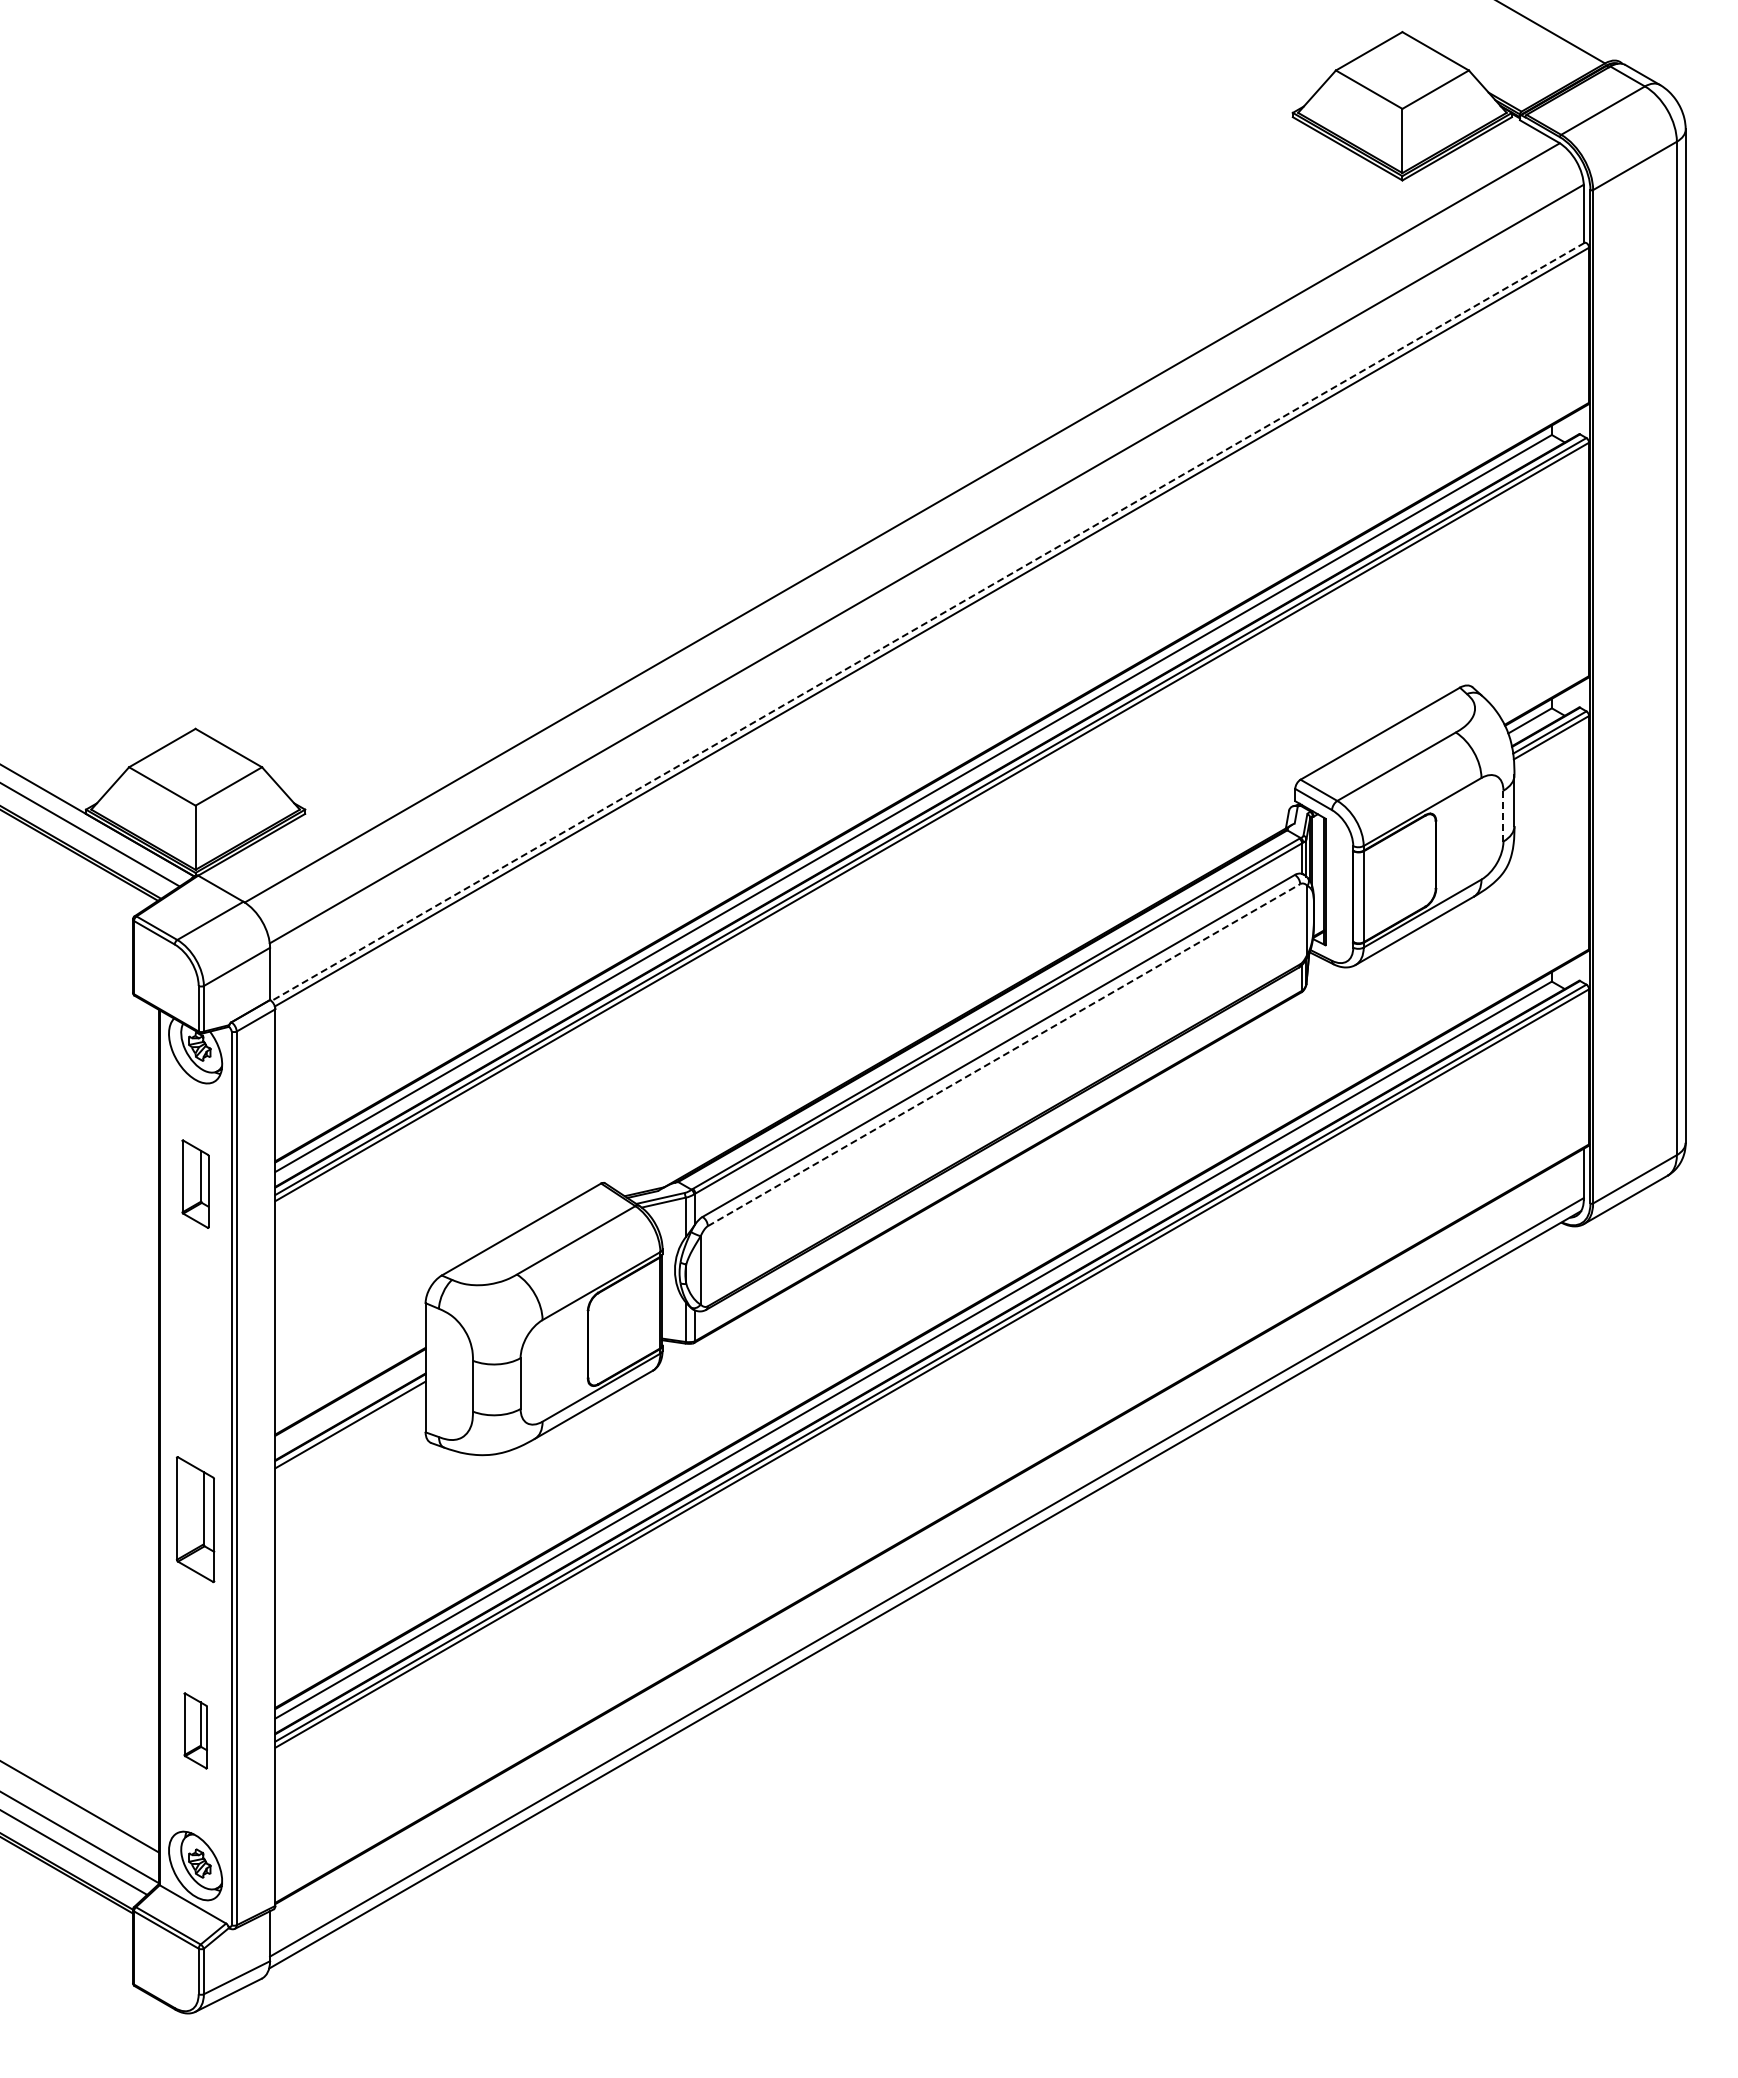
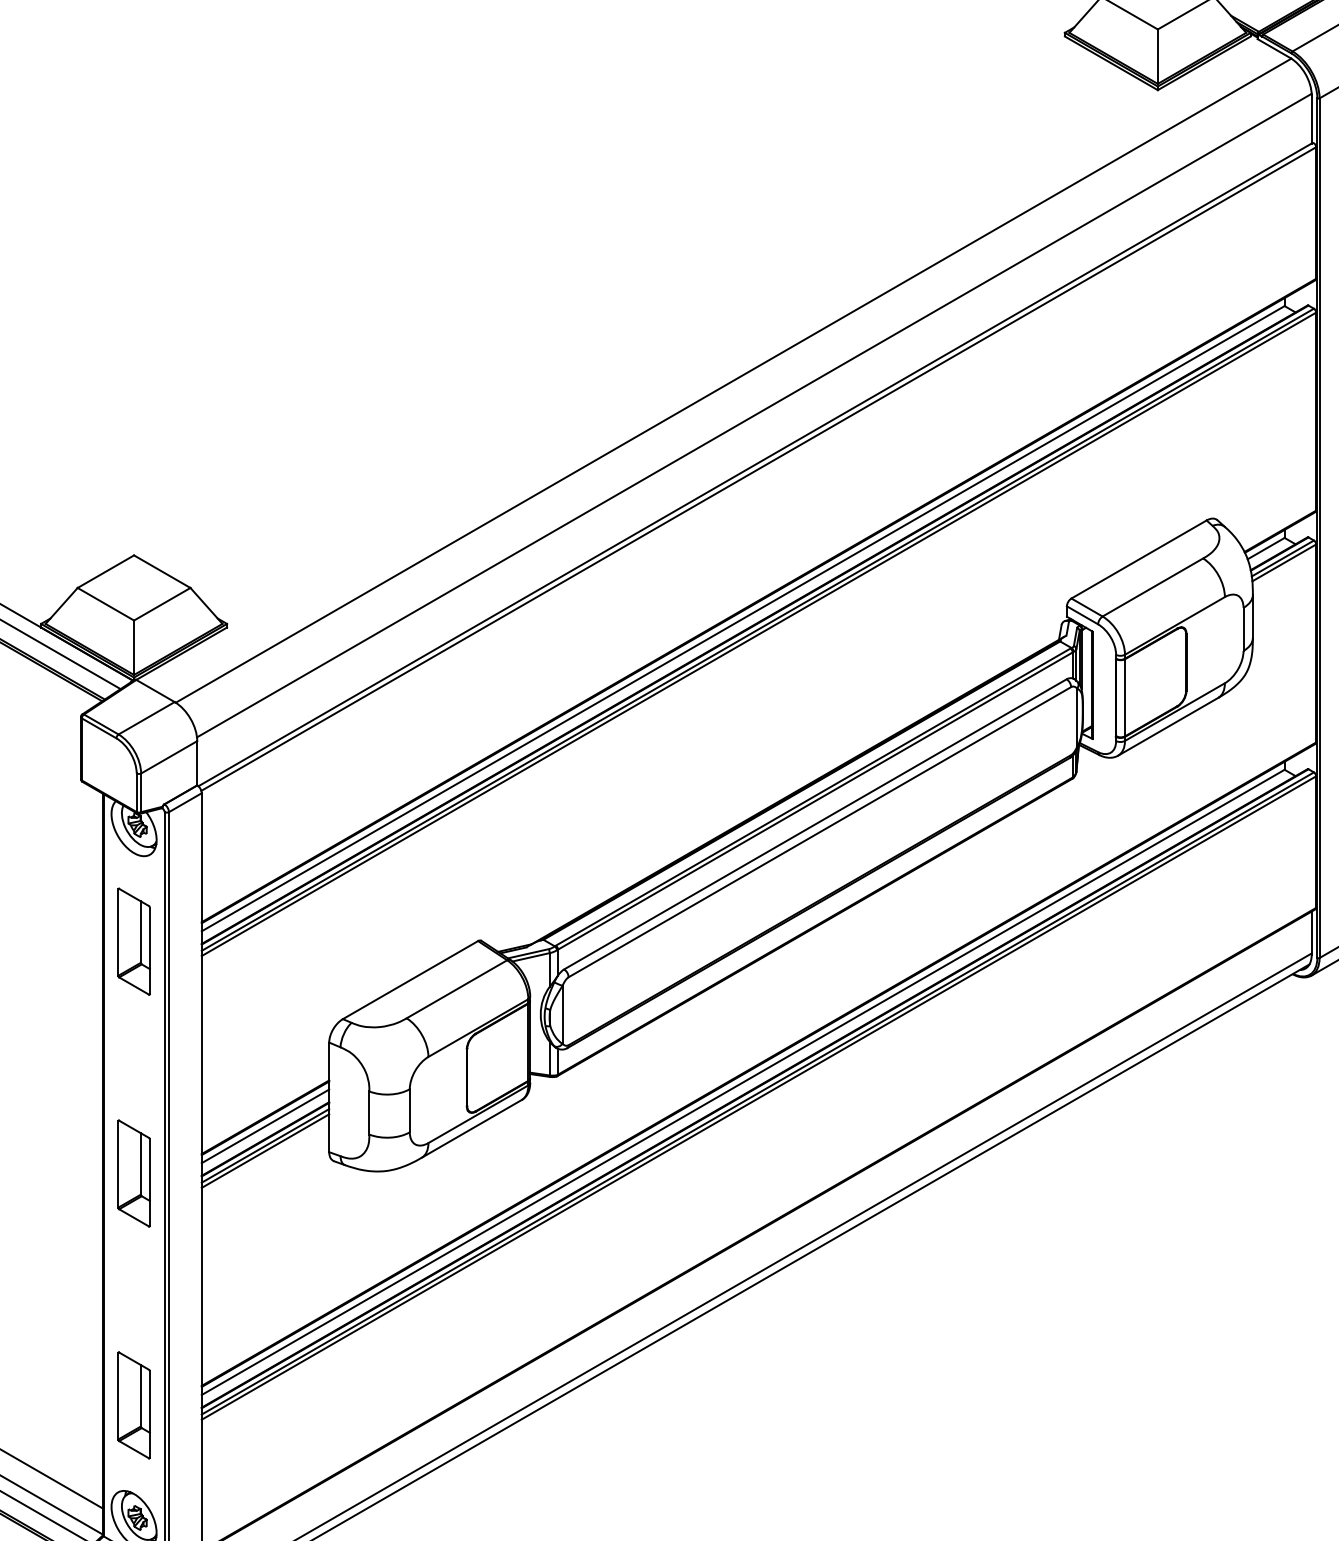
line: (927, 622) -> (754, 465), dashed -> solid
line: (1503, 816) -> (1243, 629), dashed -> solid
line: (1004, 1055) -> (820, 832), dashed -> solid
part: (195, 1183) -> (134, 941), size x1.43
line: (350, 1401) -> (265, 1125), added
line: (350, 1430) -> (265, 1150), added
part: (195, 1519) -> (134, 1173), moved
part: (195, 1730) -> (134, 1405), size x1.67

